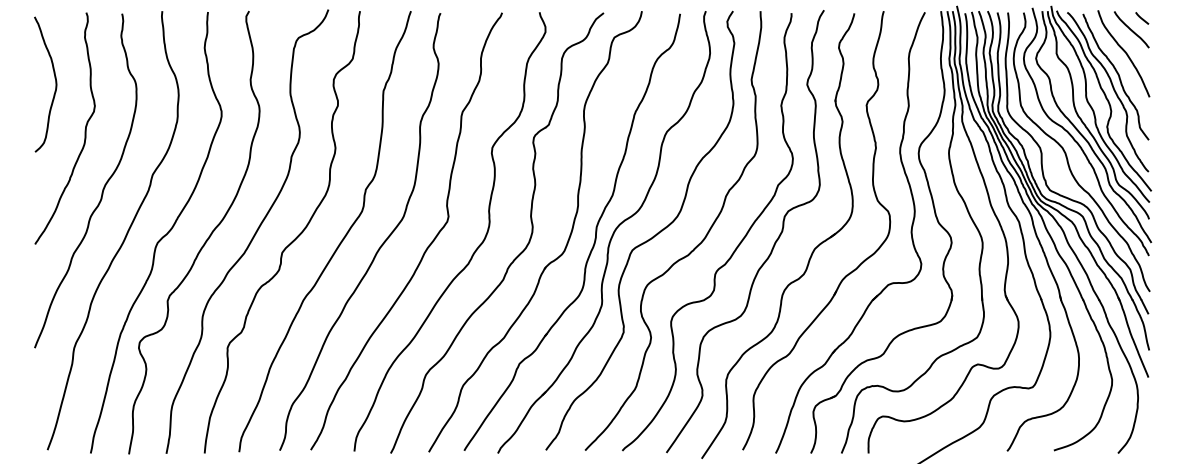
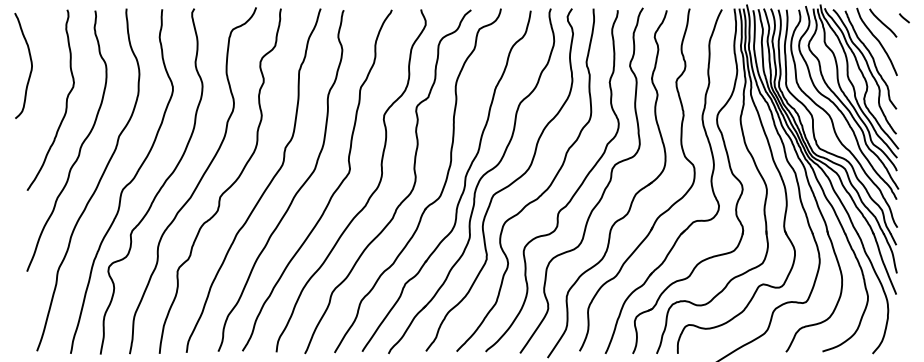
line: (1142, 18) -> (904, 18), moved
curve: (54, 81) -> (30, 63), moved

